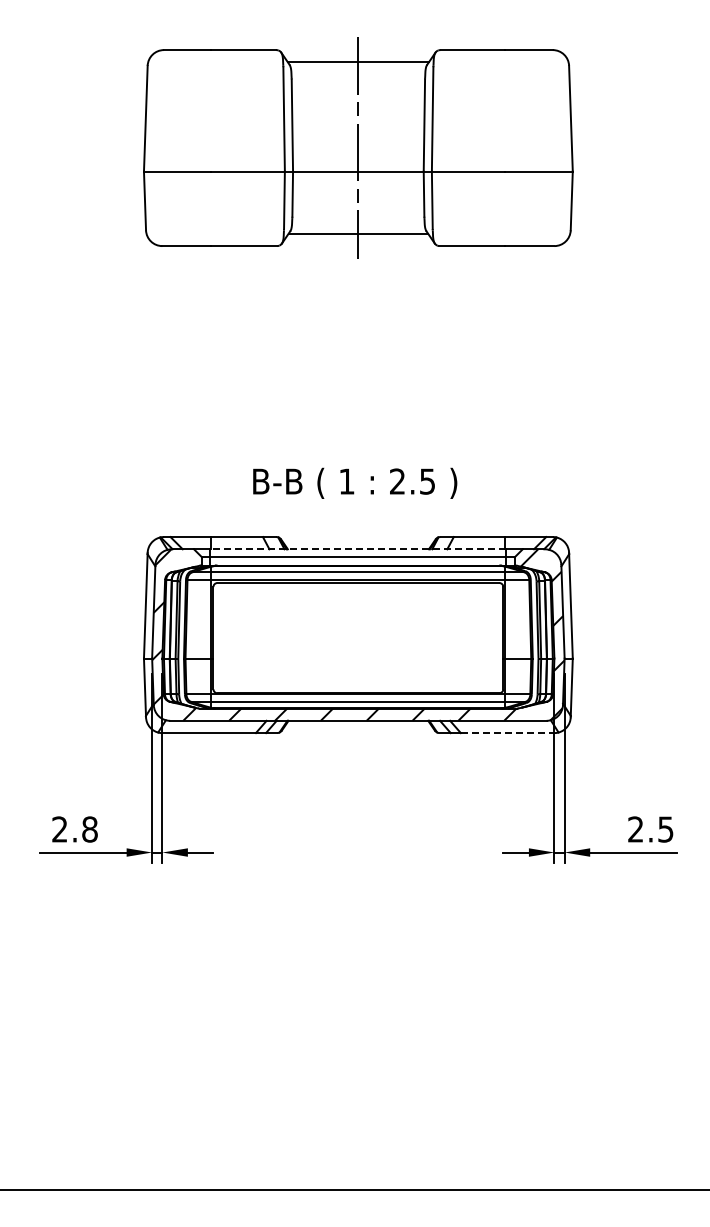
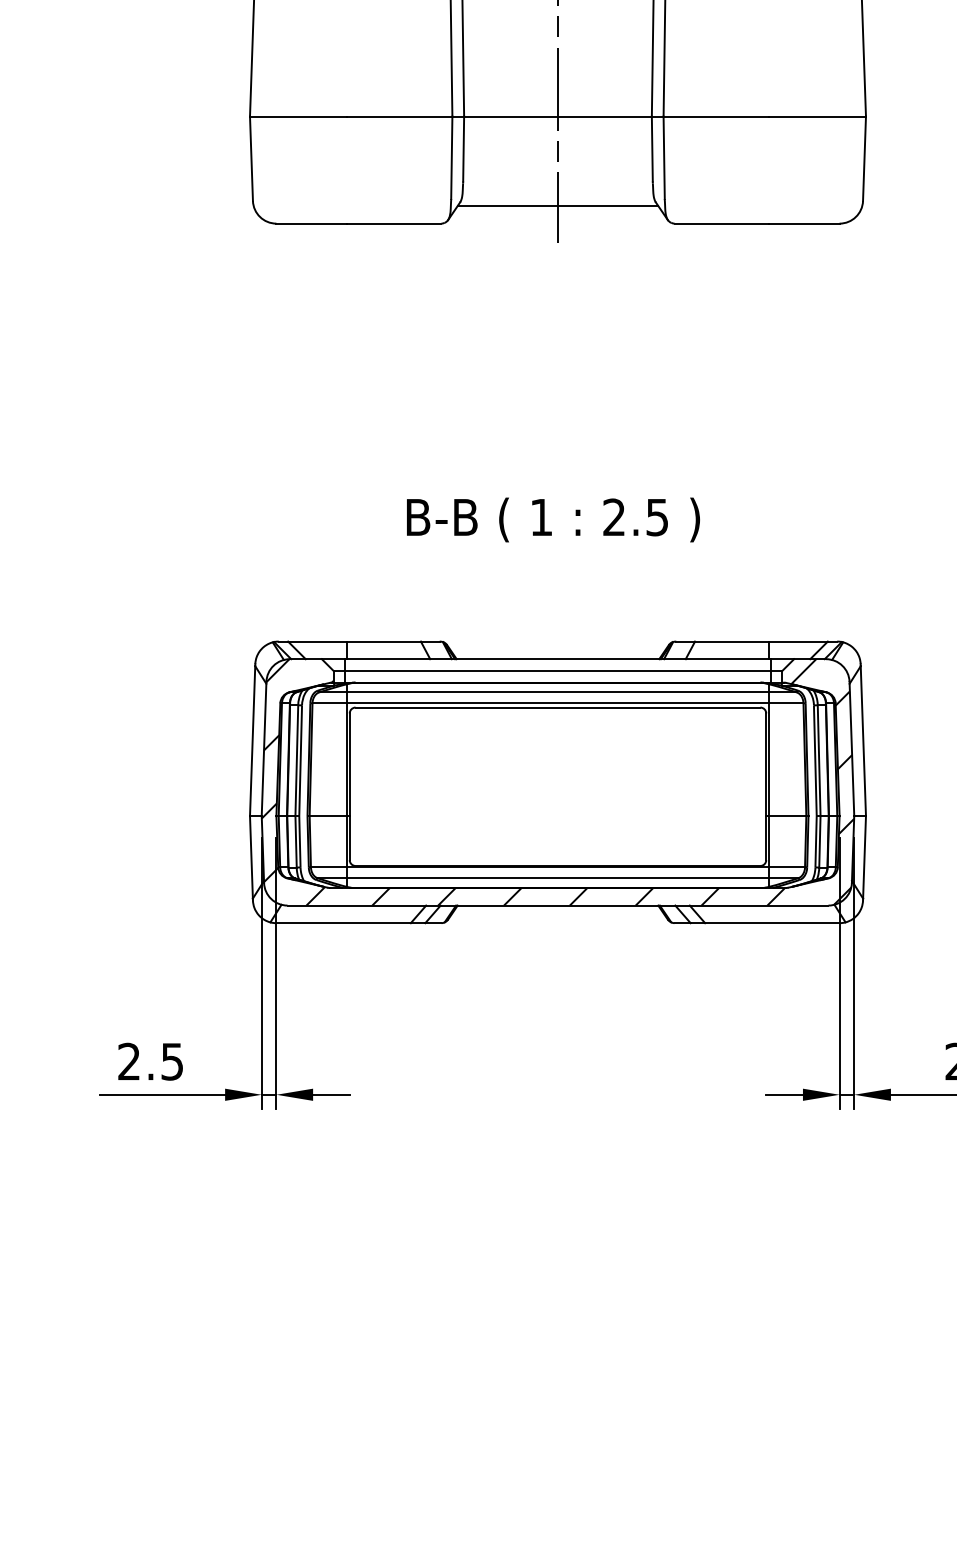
text: (355, 482) -> (553, 518), moved
line: (357, 549) -> (556, 659), dashed -> solid
line: (507, 733) -> (772, 923), dashed -> solid
text: (89, 829) -> (171, 1061), 2.8 -> 2.5

